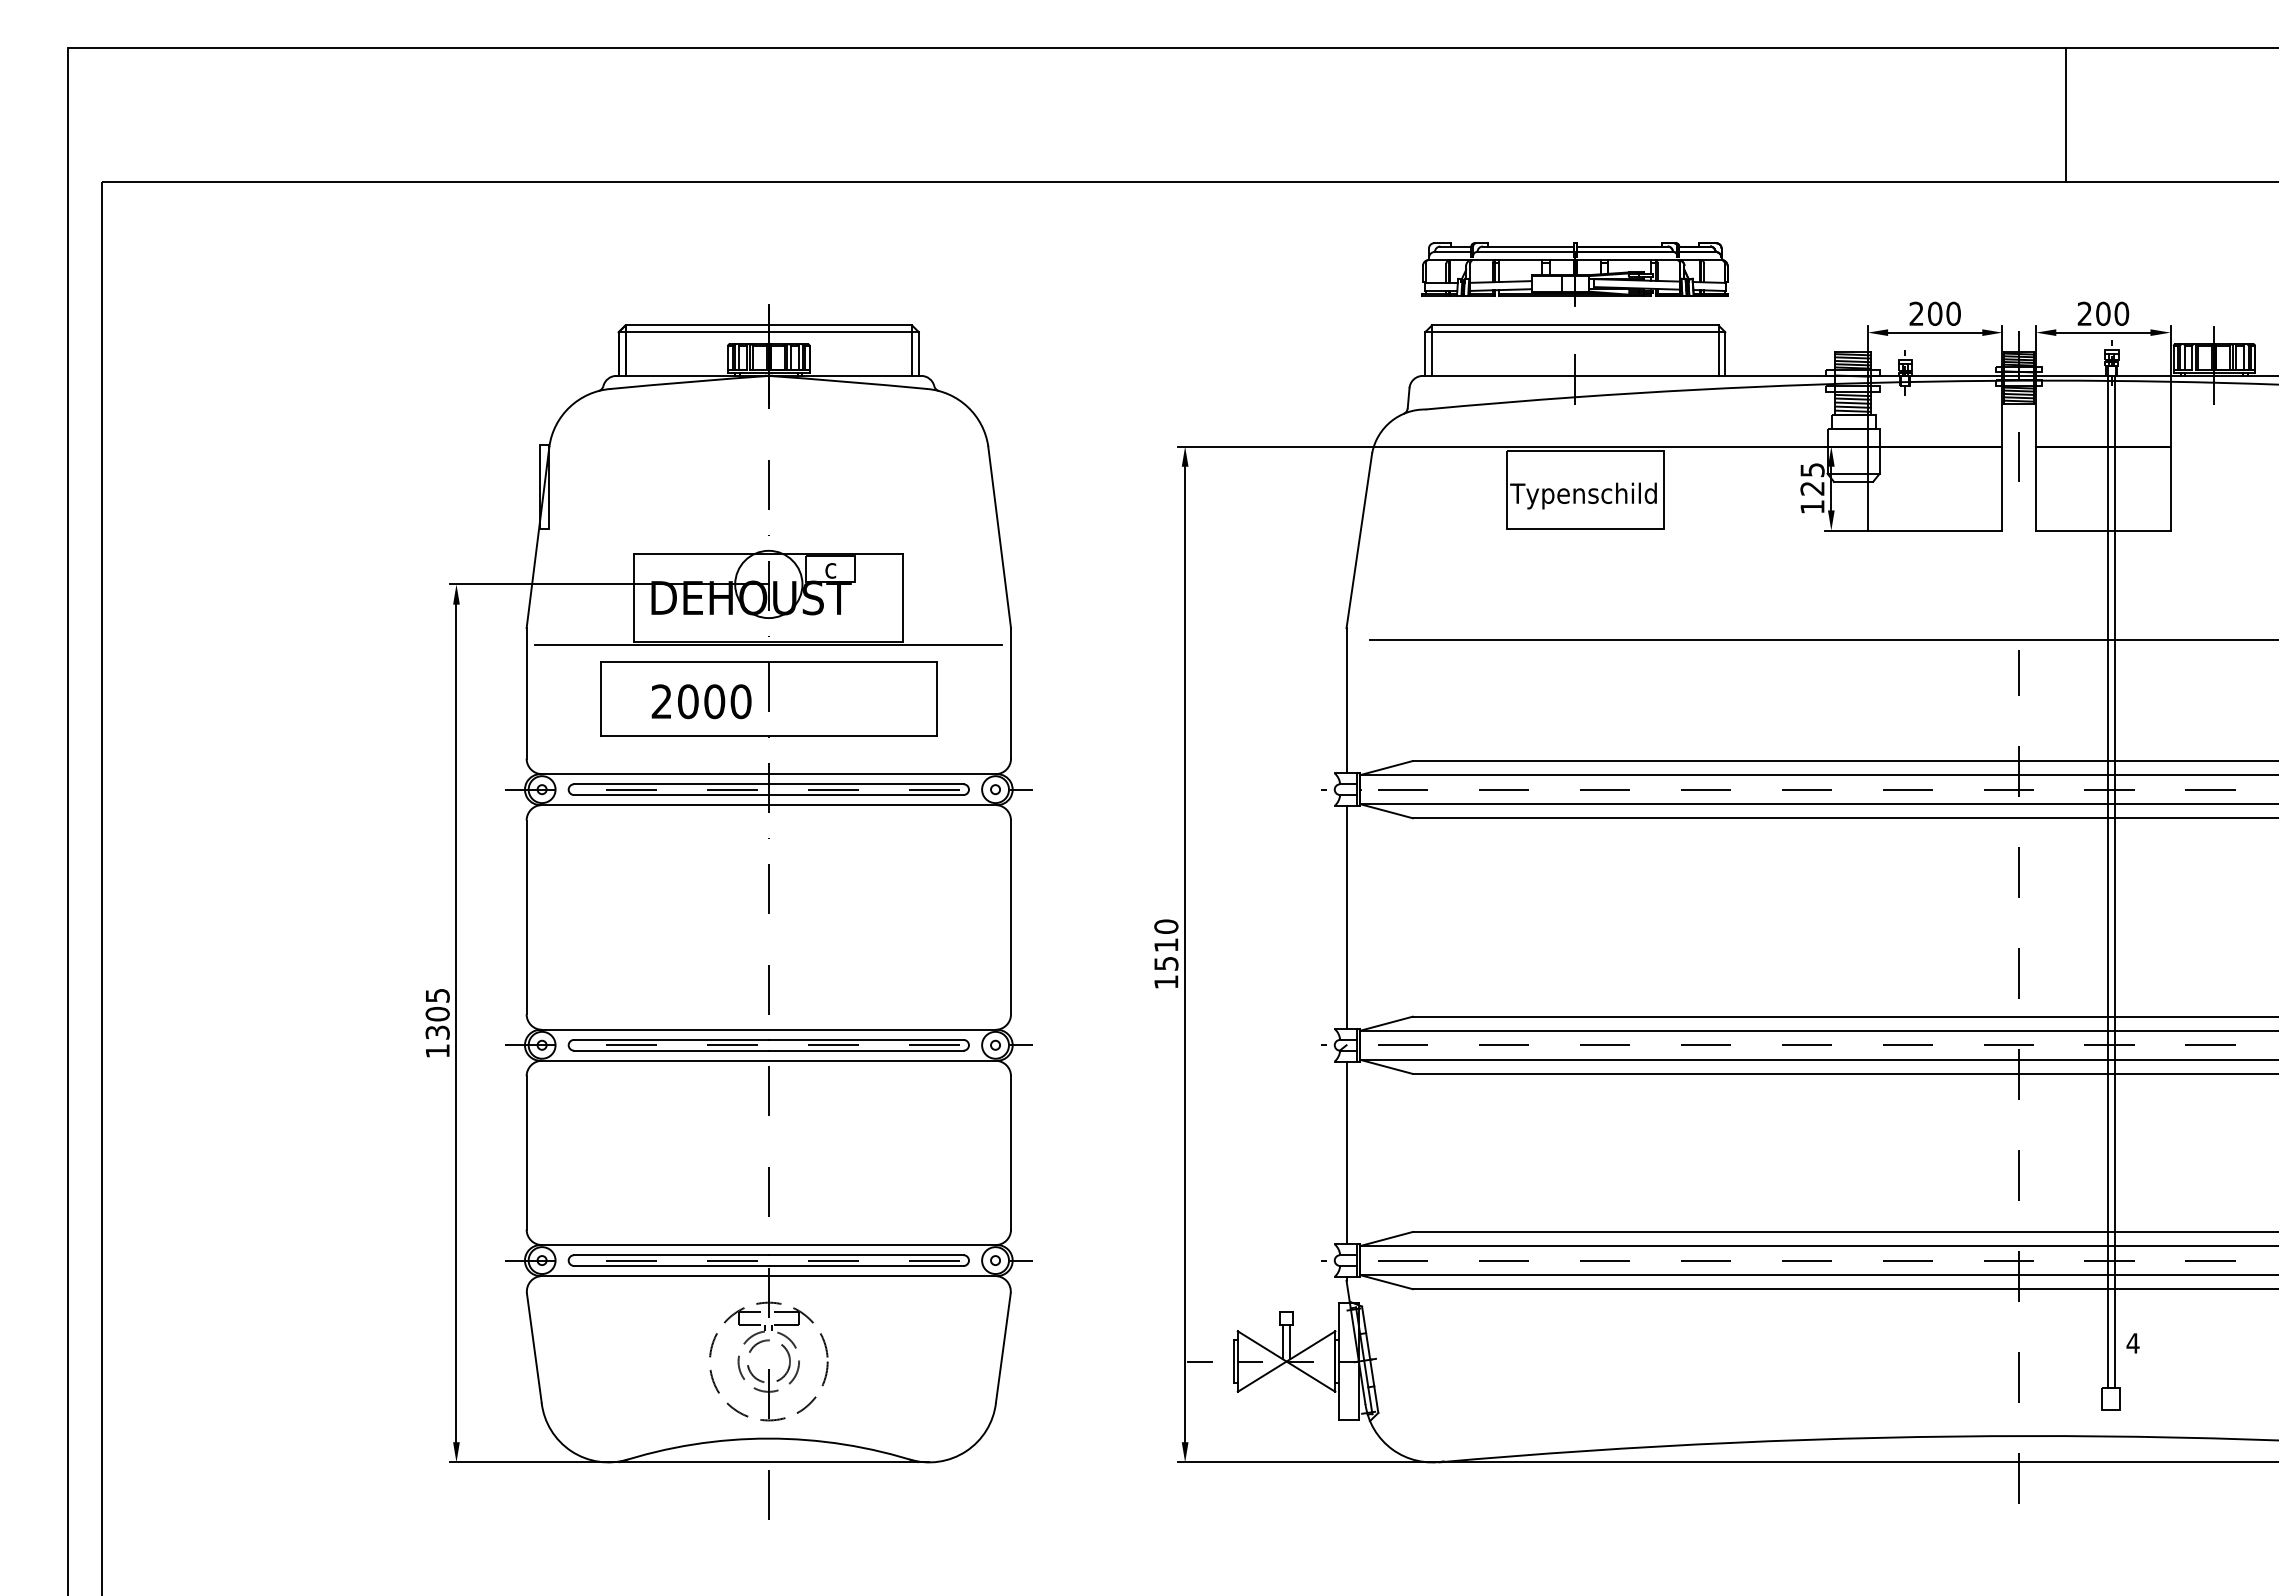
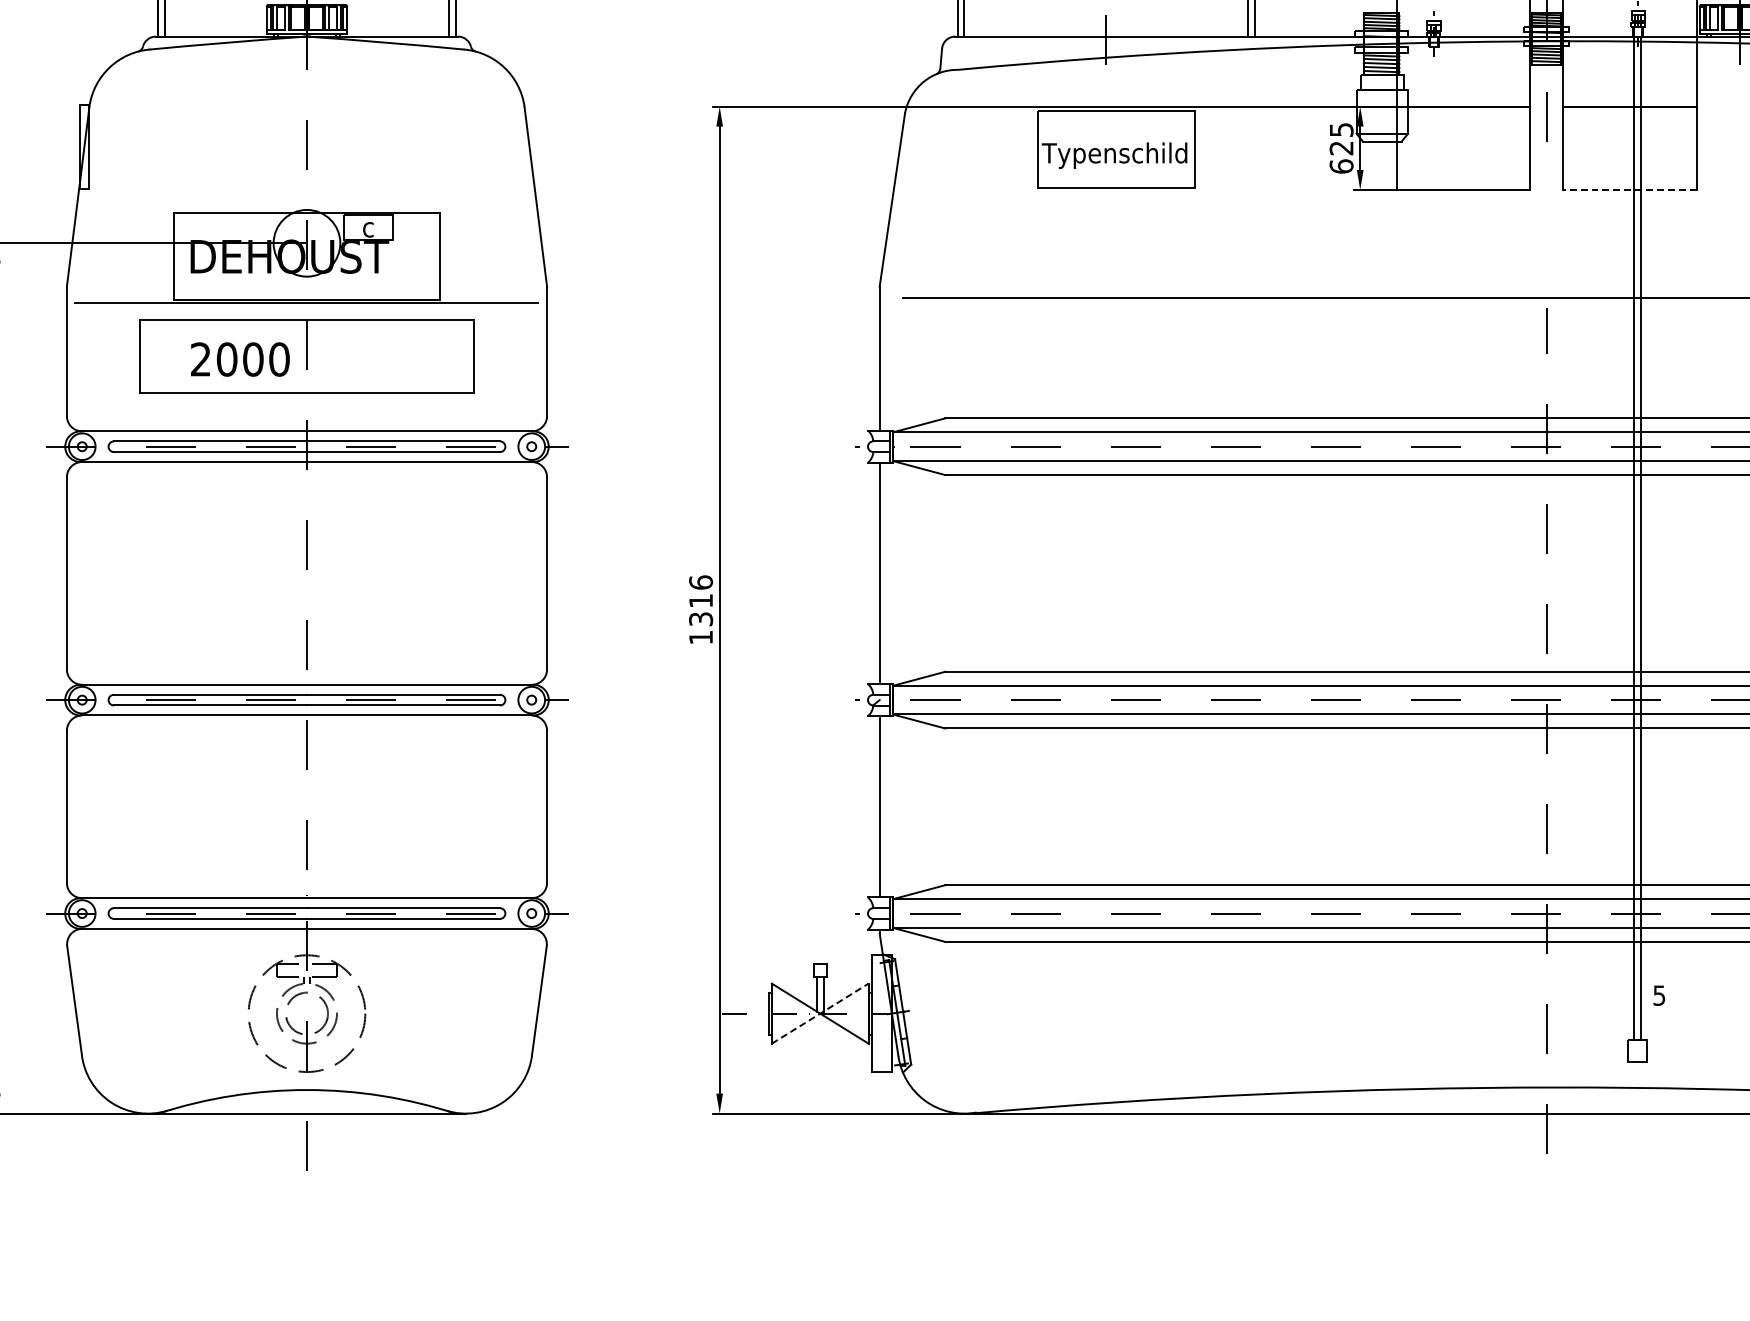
text: (1812, 506) -> (1341, 166), 125 -> 625
line: (2102, 530) -> (1629, 189), solid -> dashed
text: (1166, 944) -> (701, 600), 1510 -> 1316
text: (2132, 1343) -> (1658, 995), 4 -> 5
line: (1287, 1361) -> (821, 1013), solid -> dashed

